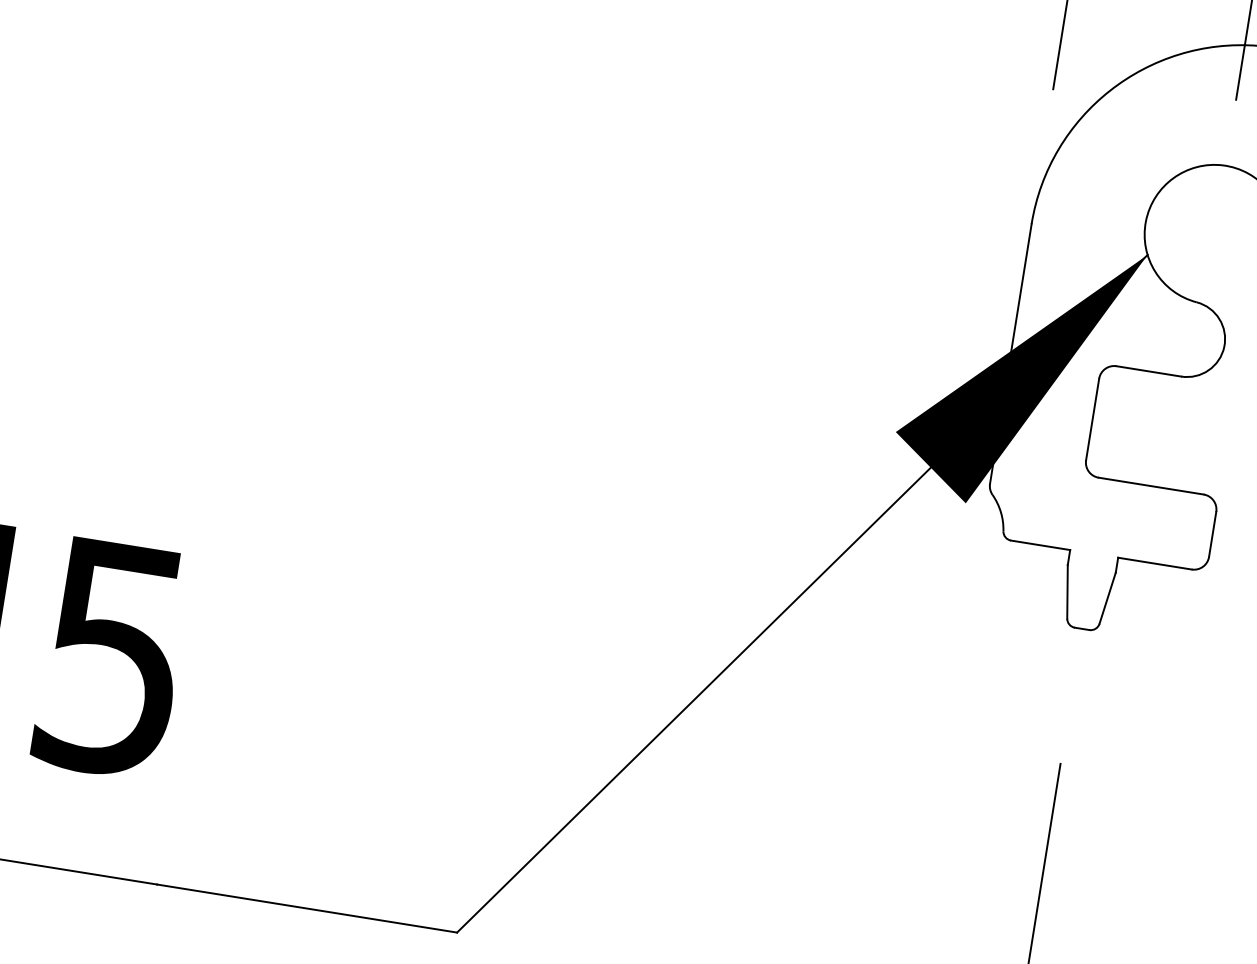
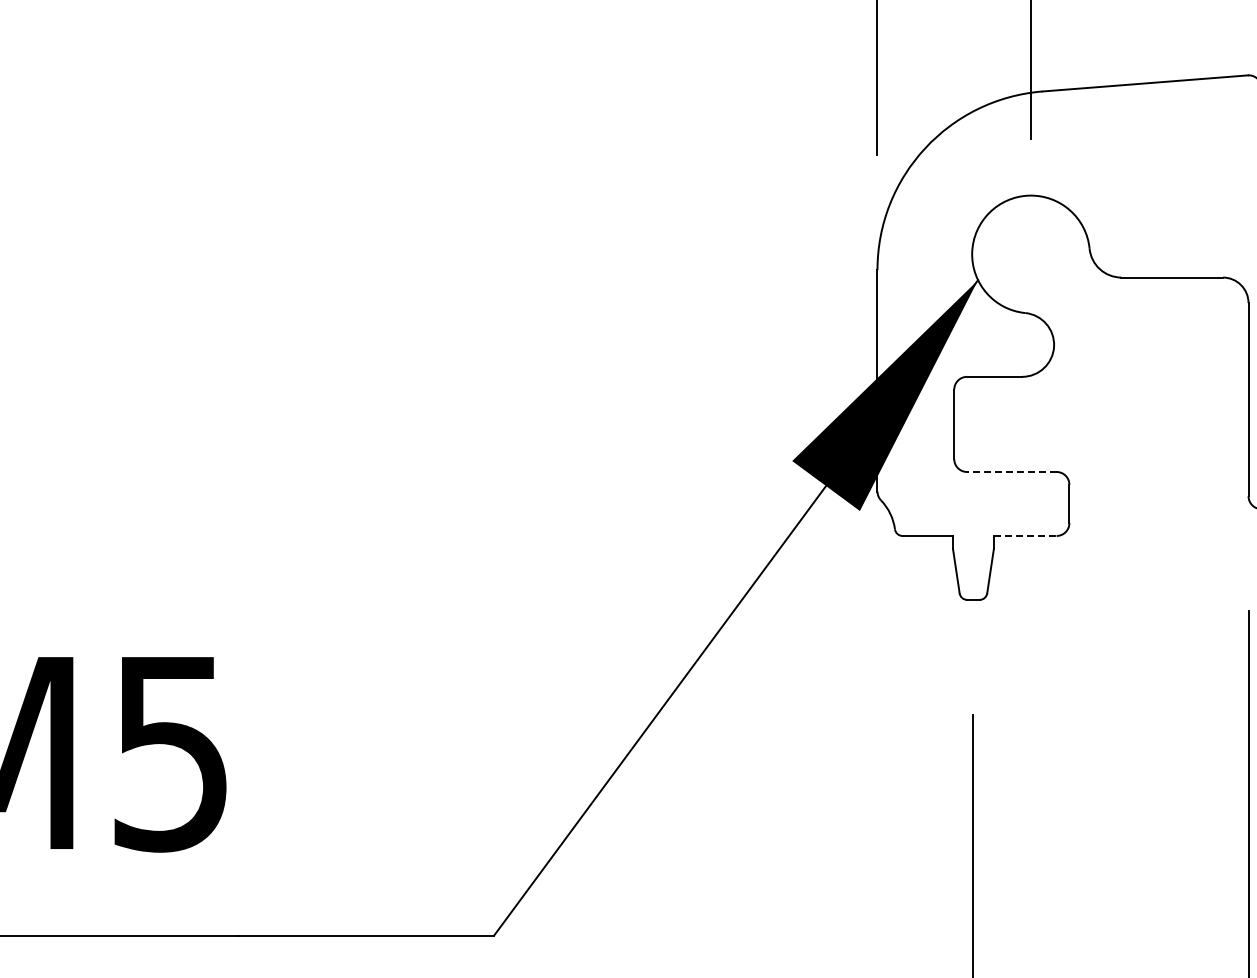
line: (1150, 485) -> (1011, 471), solid -> dashed
line: (1155, 563) -> (1025, 535), solid -> dashed

